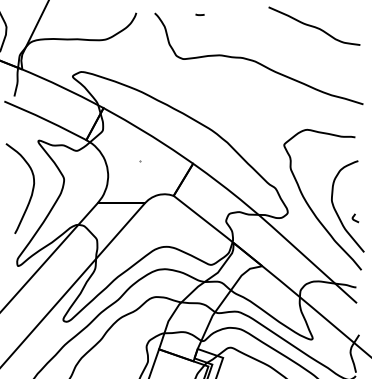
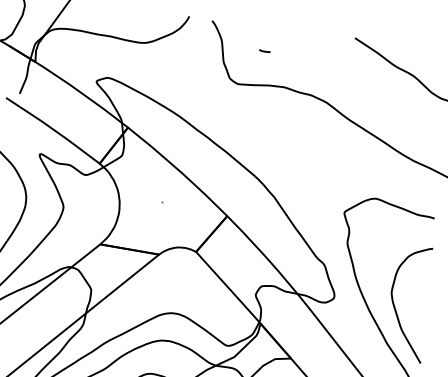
curve: (199, 14) -> (264, 50), moved
curve: (355, 219) -> (416, 320), removed

